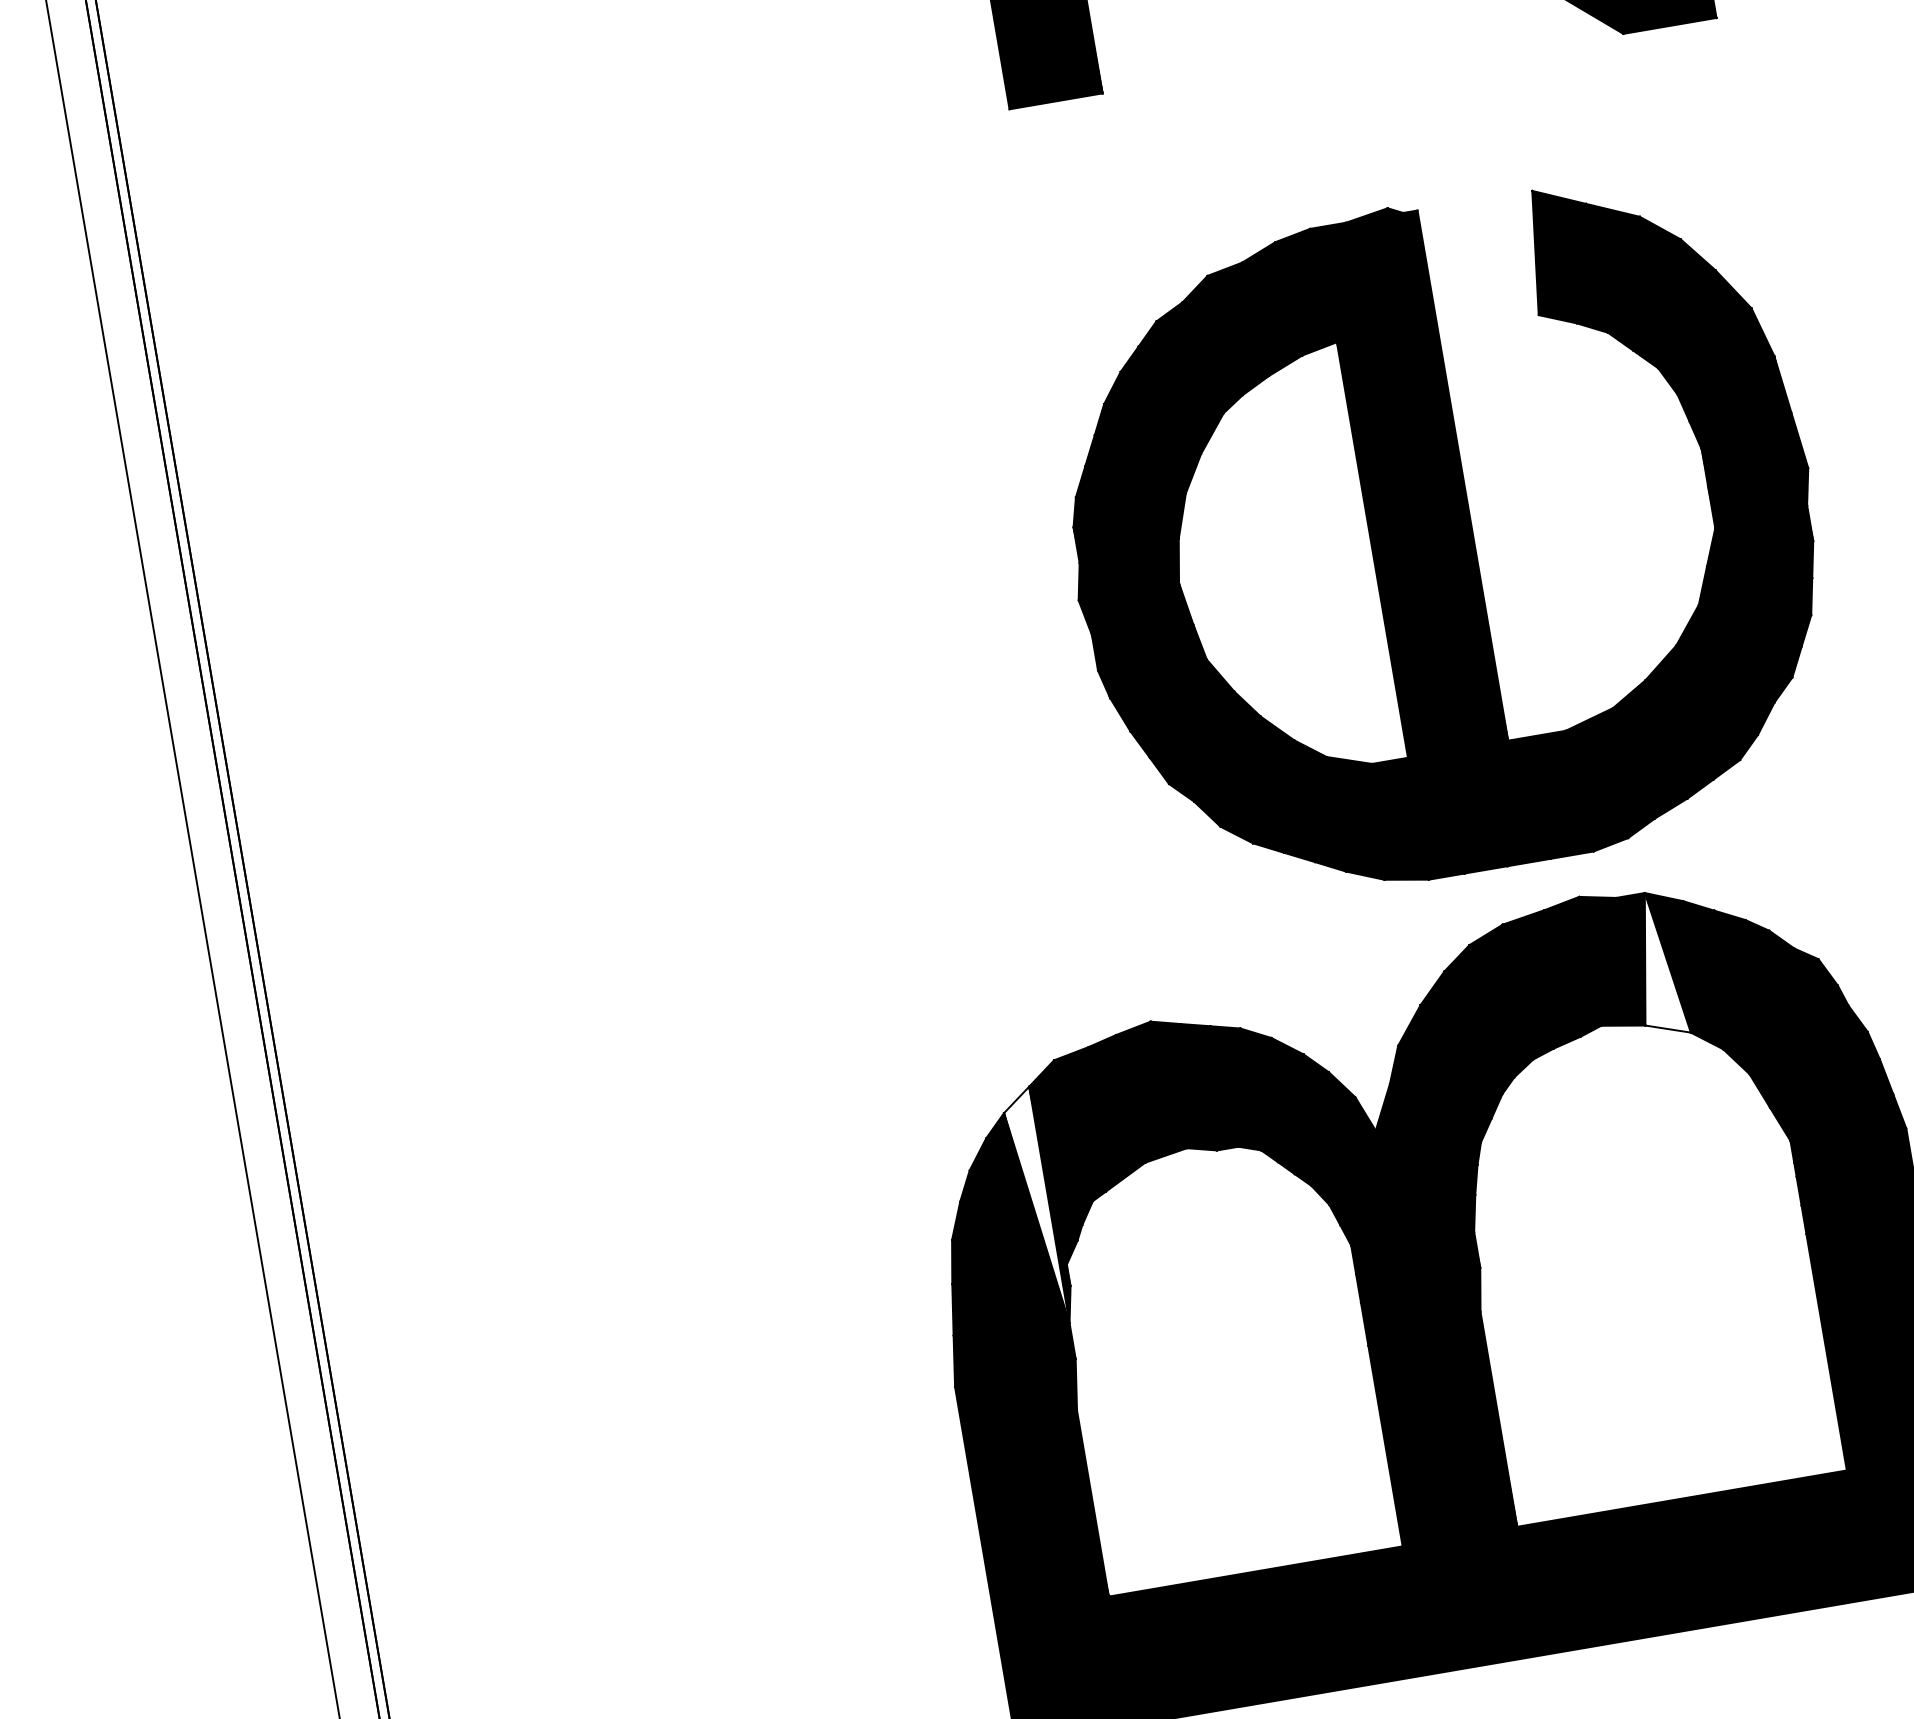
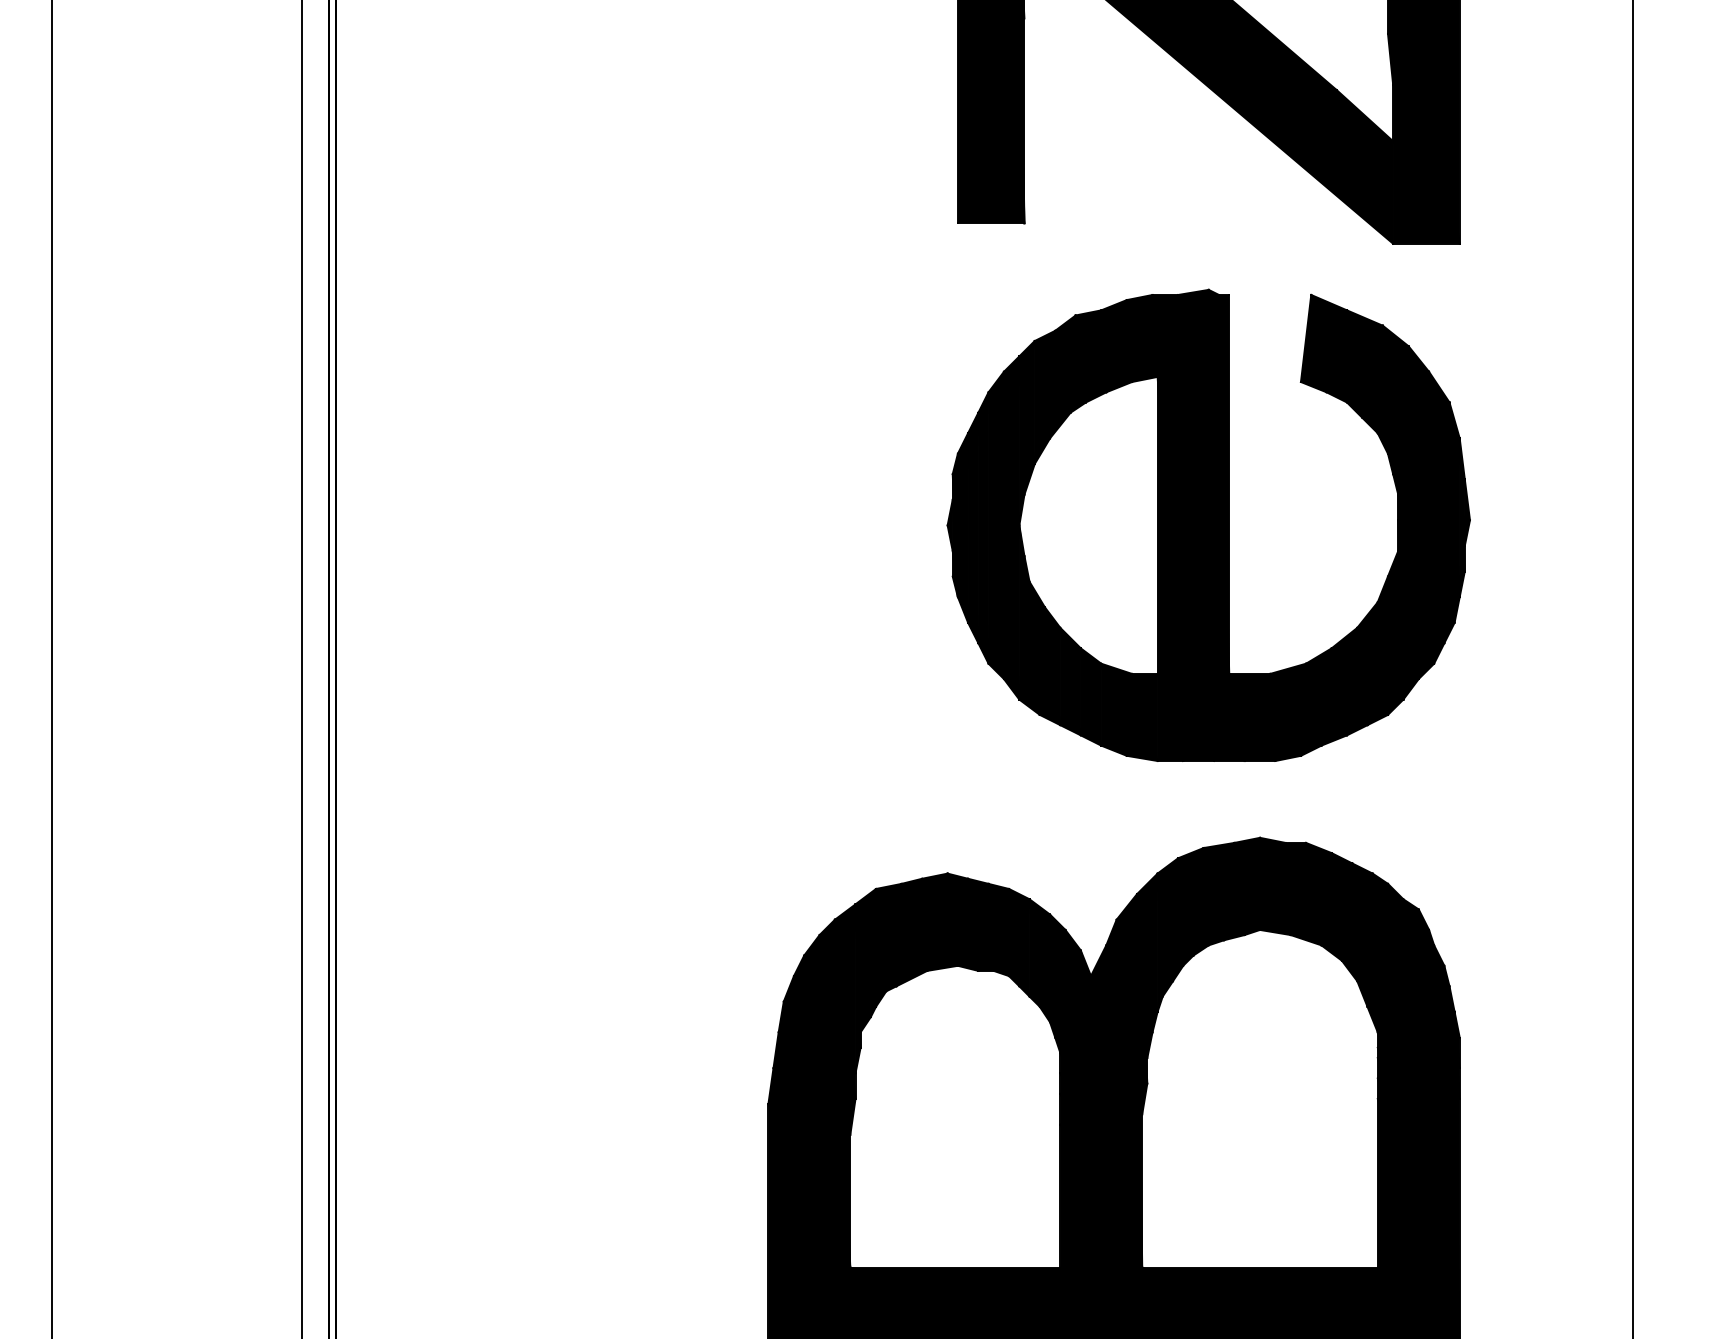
part: (1443, 536) -> (1208, 524), moved
fill: (1656, 963) -> (1305, 893), added
fill: (1033, 1207) -> (844, 988), added

